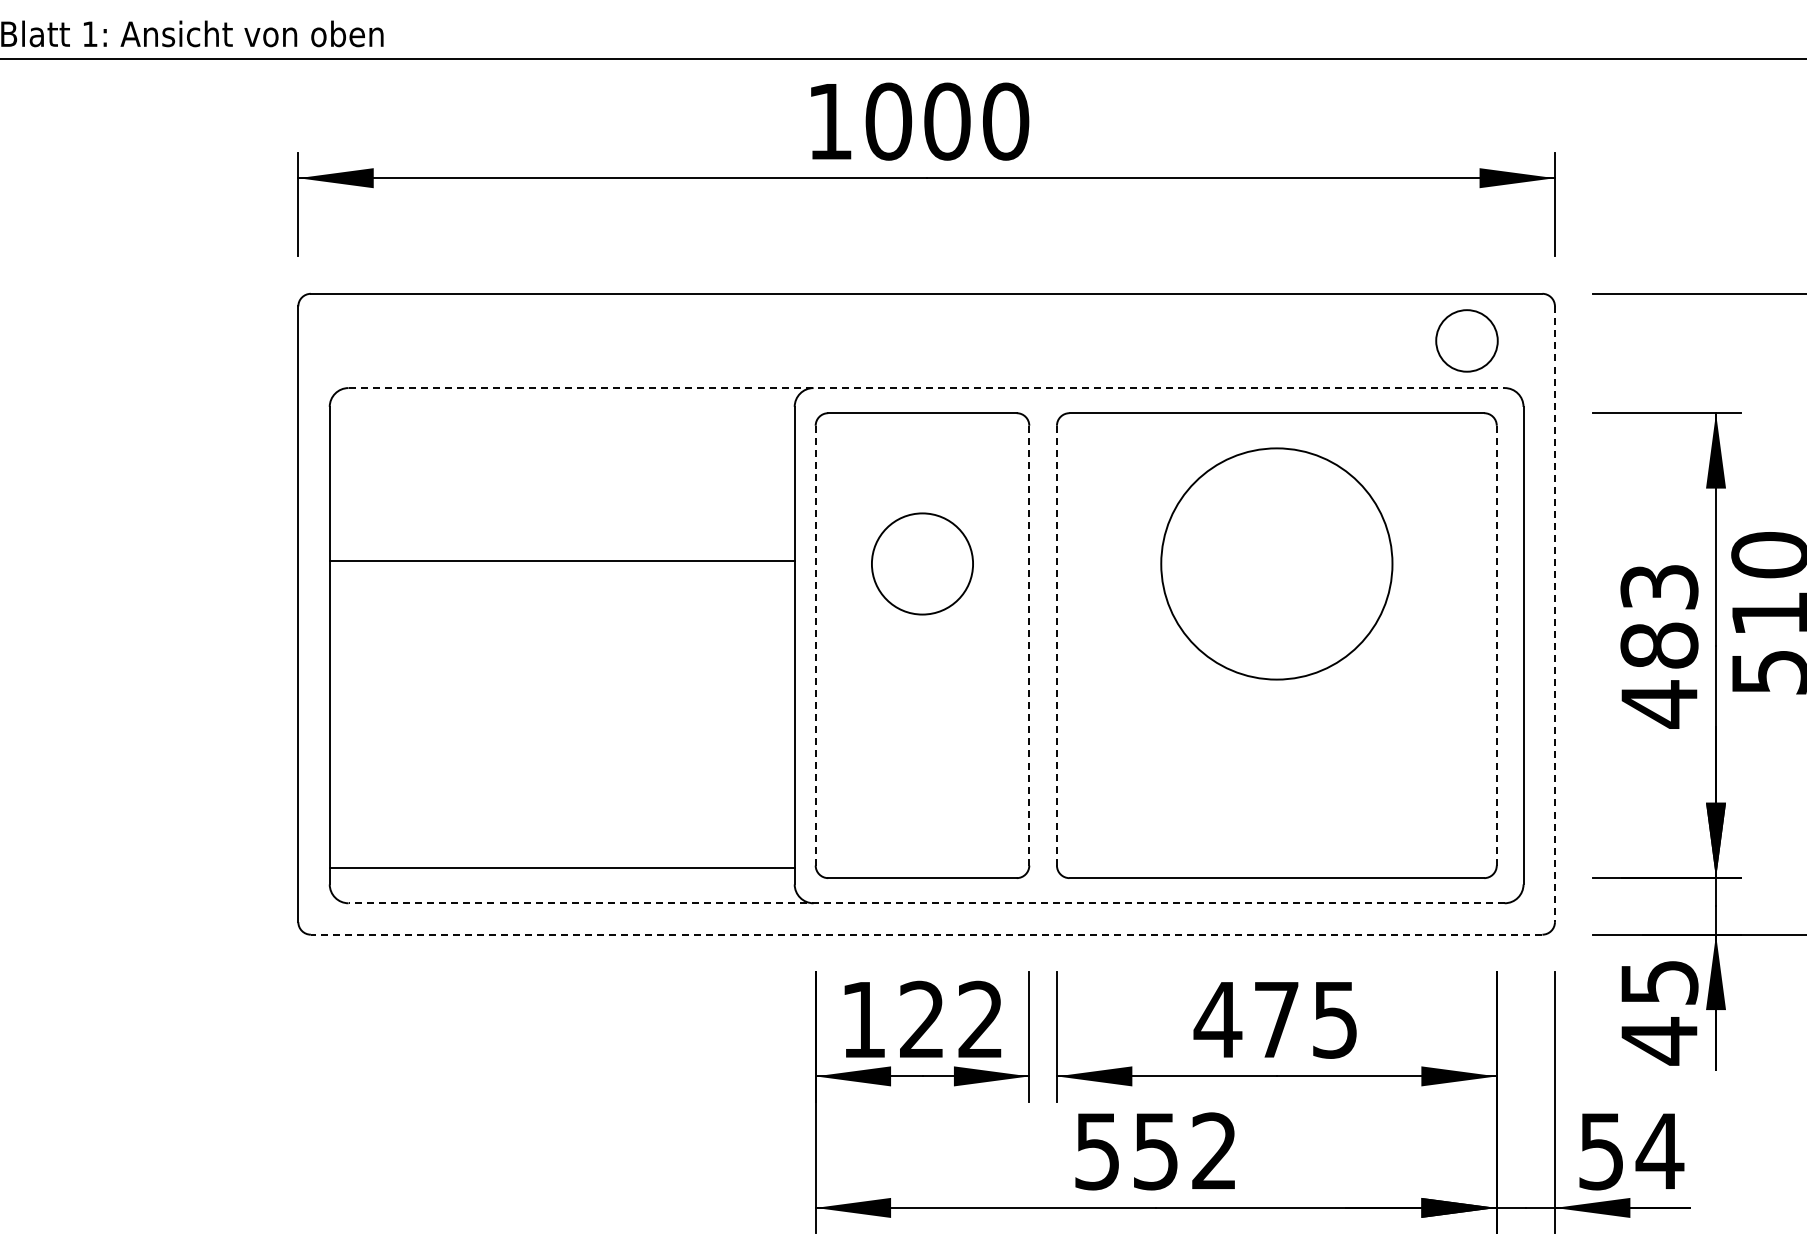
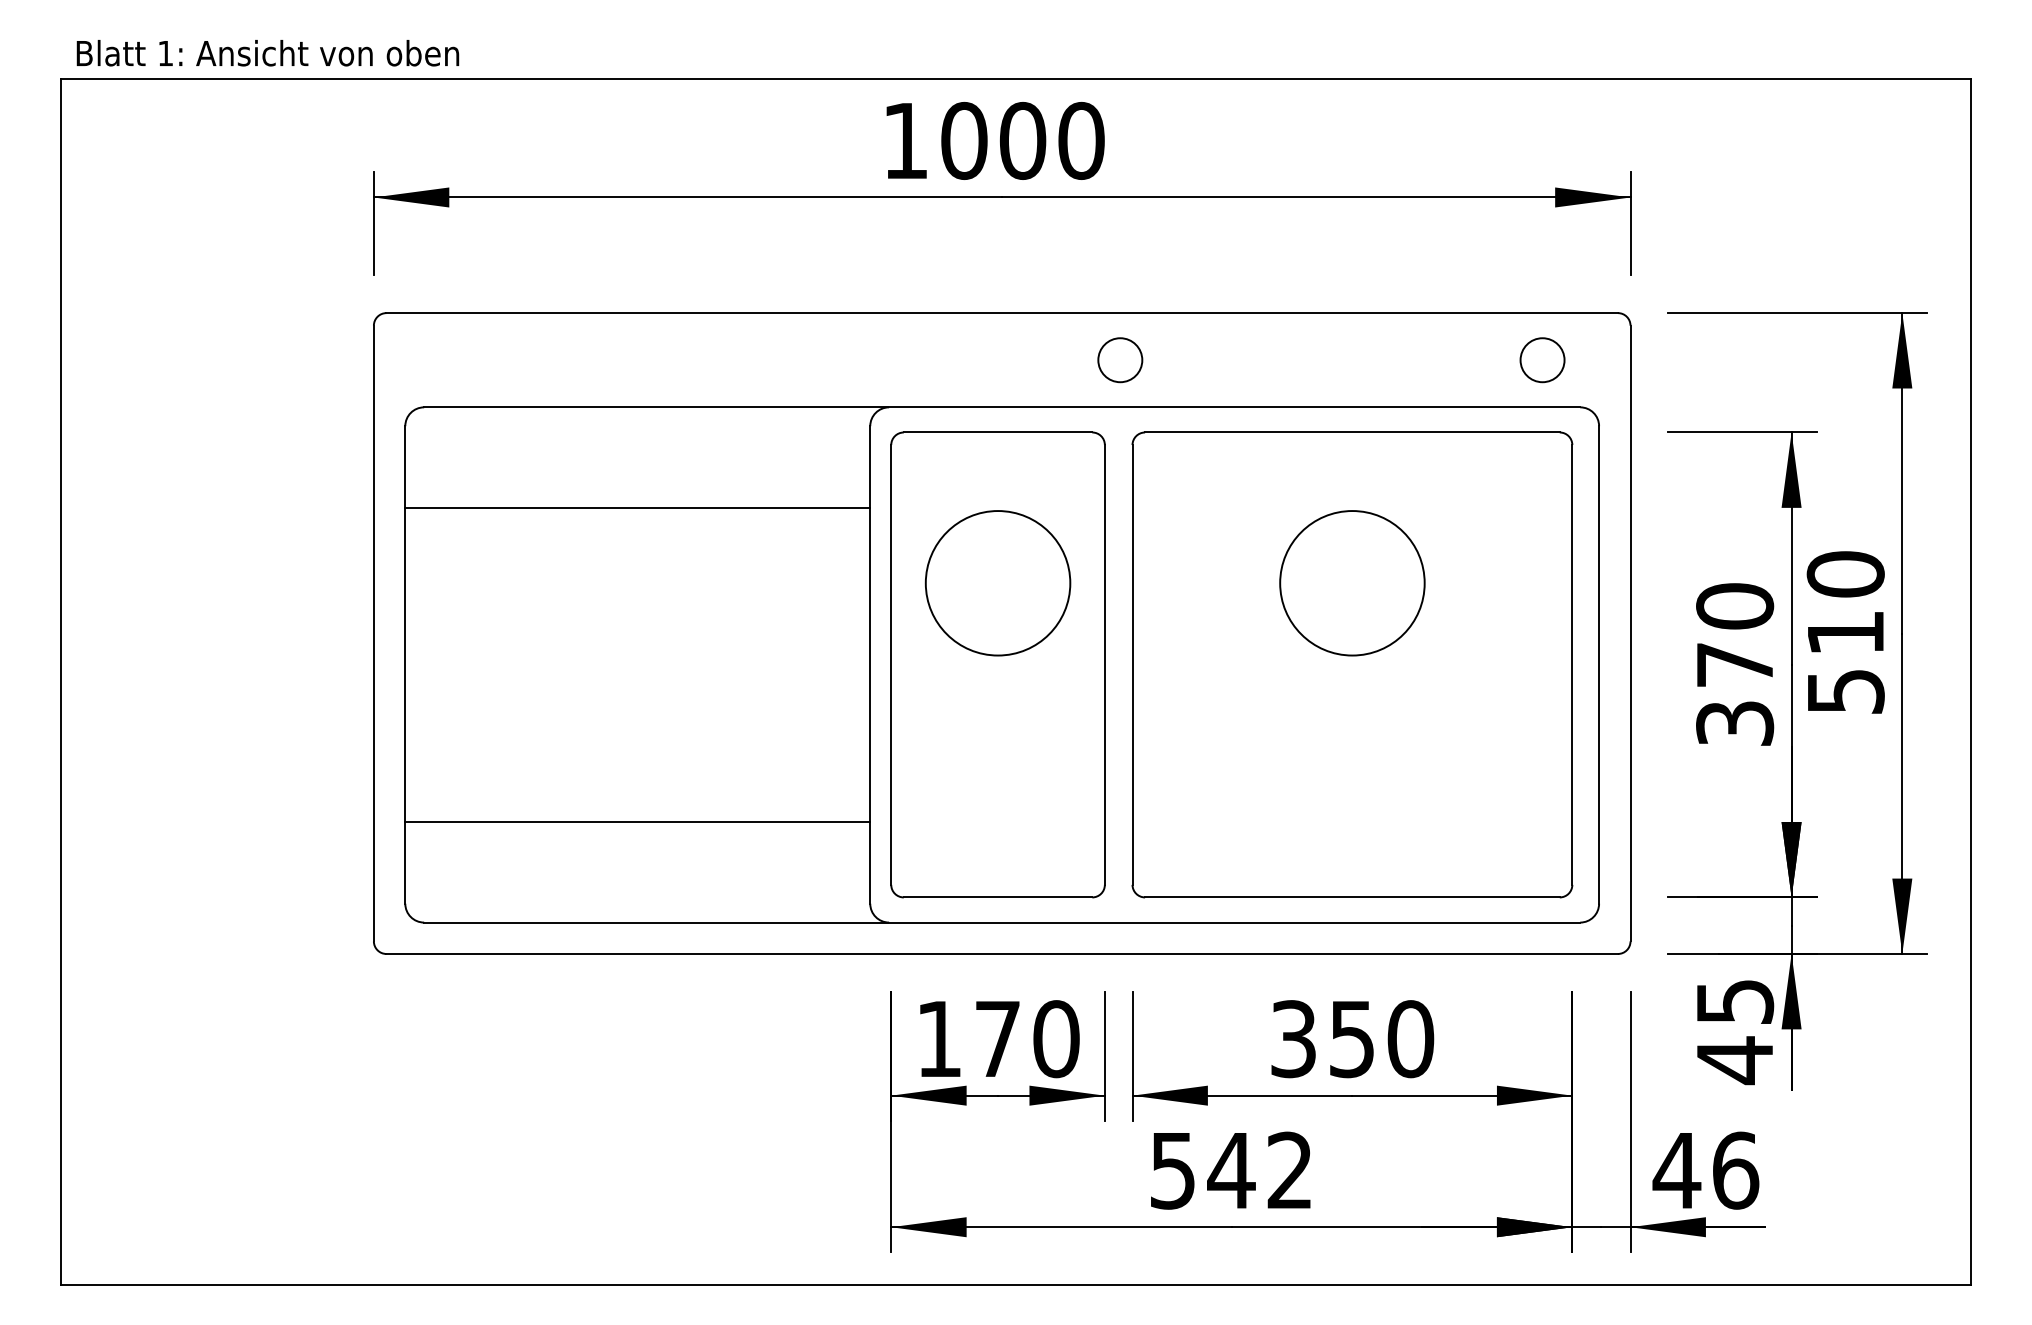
circle: (1044, 341) -> (1120, 360), added
circle: (1466, 341) -> (1542, 360), size x0.71
line: (926, 388) -> (1002, 407), dashed -> solid
line: (561, 560) -> (637, 507), moved
circle: (921, 564) -> (997, 583), size x1.43
circle: (1276, 564) -> (1352, 583), size x0.62
line: (1554, 614) -> (1630, 633), dashed -> solid
line: (815, 645) -> (891, 664), dashed -> solid
line: (1028, 645) -> (1104, 664), dashed -> solid
line: (1056, 645) -> (1132, 664), dashed -> solid
line: (1496, 645) -> (1572, 664), dashed -> solid
text: (1659, 646) -> (1735, 665), 483 -> 370
line: (561, 868) -> (637, 822), moved
line: (925, 903) -> (1001, 922), dashed -> solid
line: (926, 934) -> (1002, 953), dashed -> solid
text: (951, 1020) -> (1027, 1039), 122 -> 170
text: (1275, 1020) -> (1351, 1039), 475 -> 350
text: (1629, 1151) -> (1705, 1170), 54 -> 46
text: (1155, 1152) -> (1231, 1171), 552 -> 542

